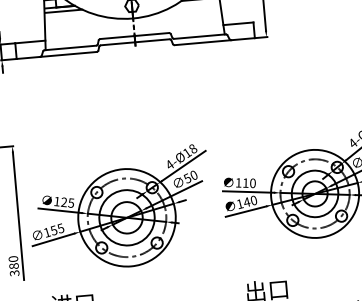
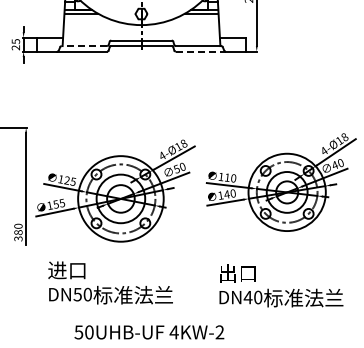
line: (202, 42) -> (200, 51), solid -> dashed
line: (70, 48) -> (84, 46), solid -> dashed

